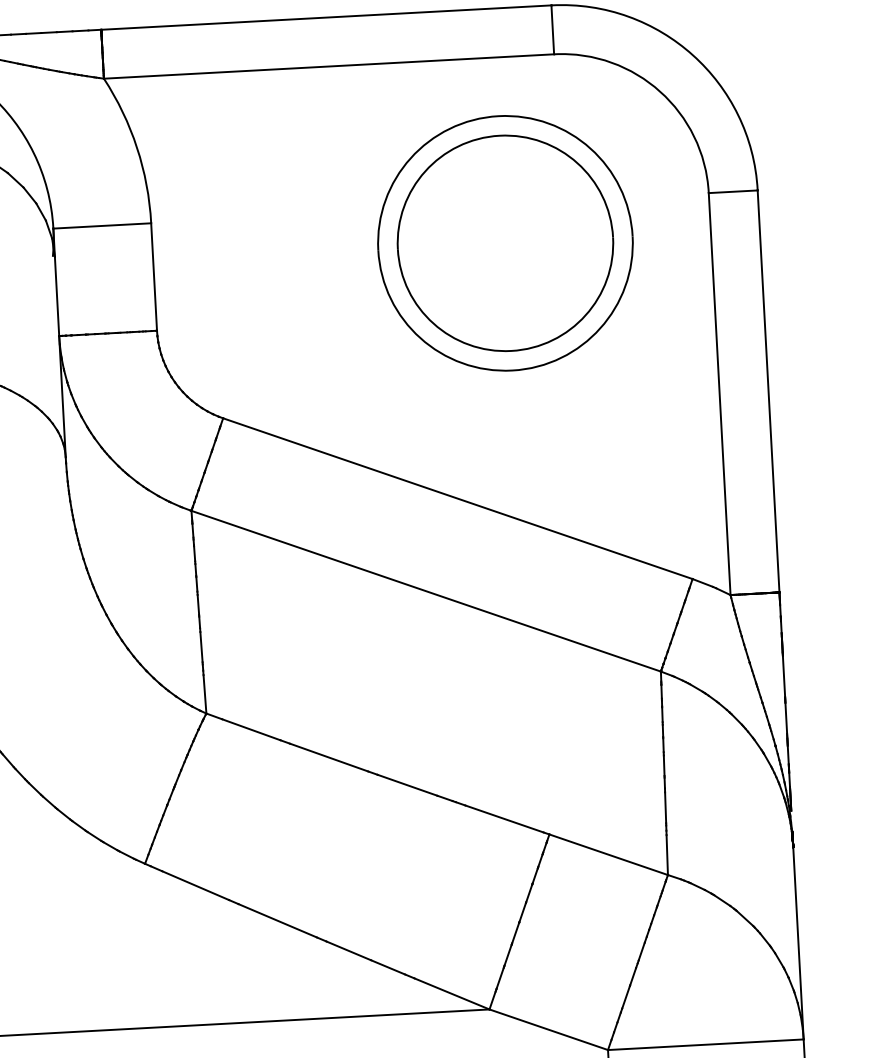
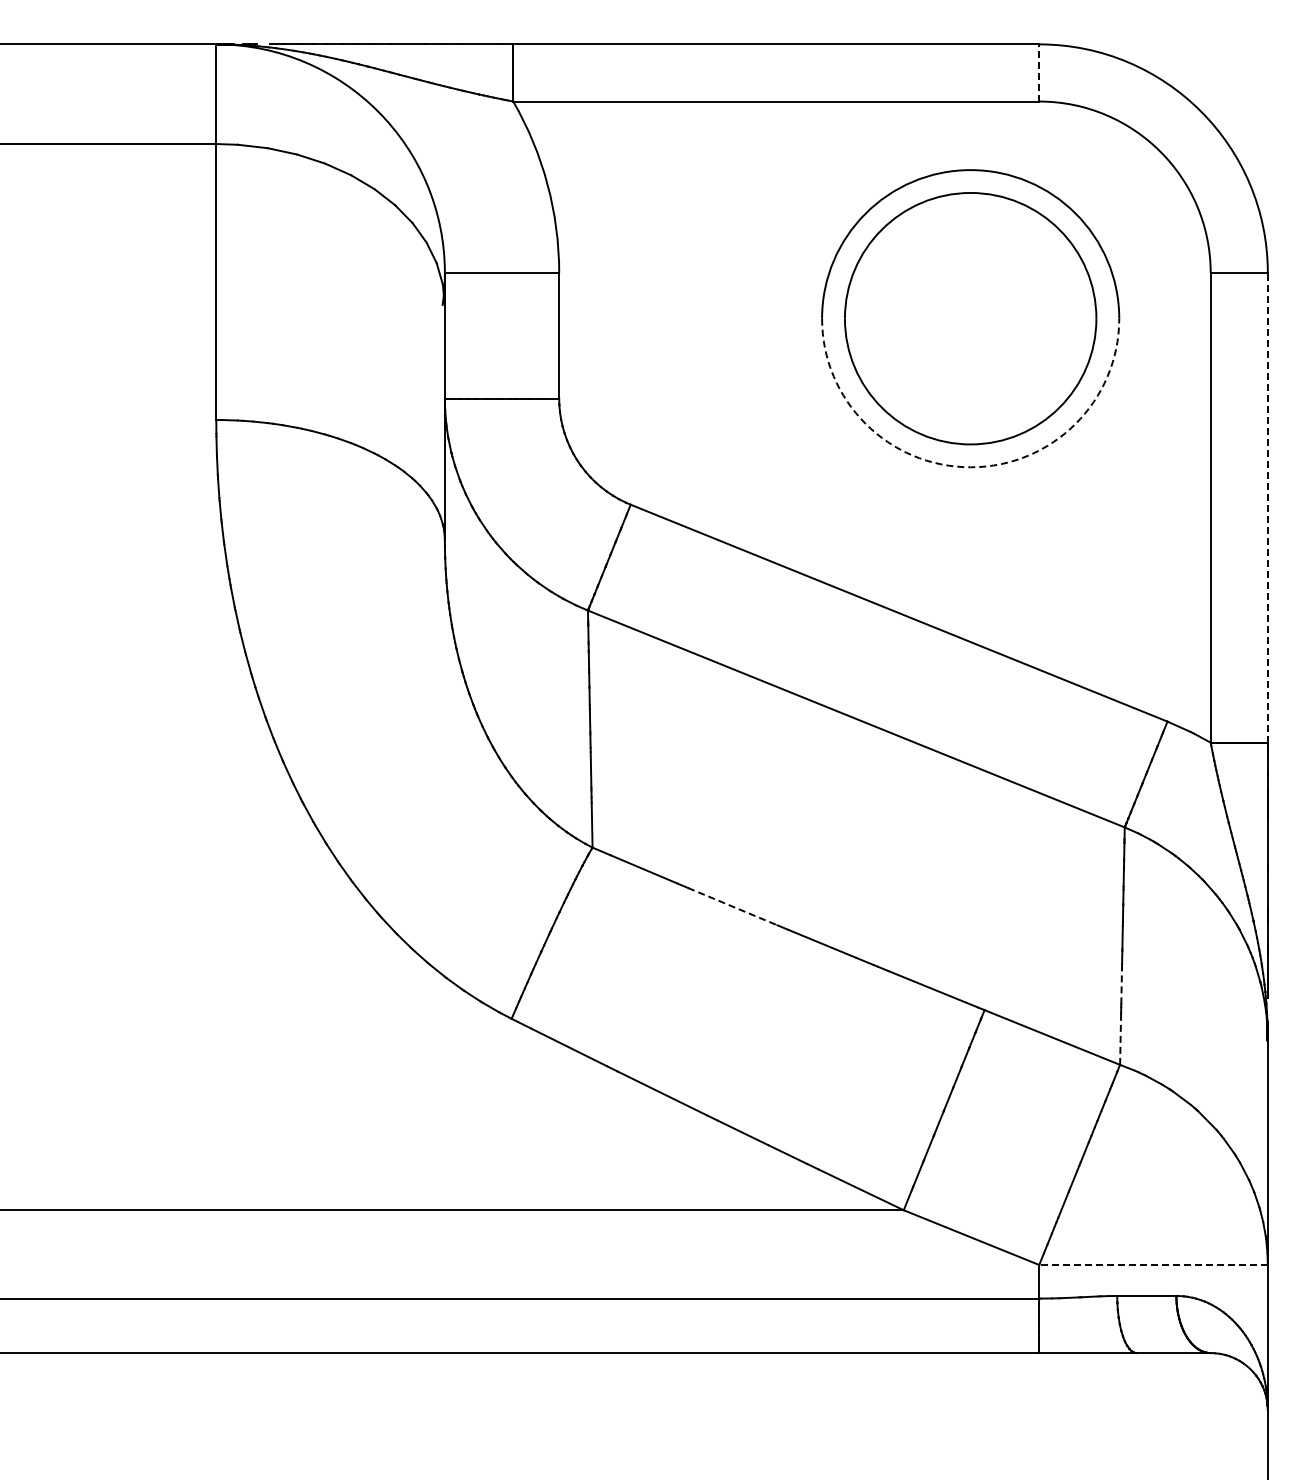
line: (552, 29) -> (1039, 72), solid -> dashed
arc: (512, 370) -> (970, 467), solid -> dashed
line: (768, 391) -> (1267, 507), solid -> dashed
line: (329, 757) -> (733, 906), solid -> dashed
line: (665, 807) -> (1121, 985), solid -> dashed
line: (667, 855) -> (1120, 1041), solid -> dashed
line: (705, 1044) -> (1153, 1264), solid -> dashed

